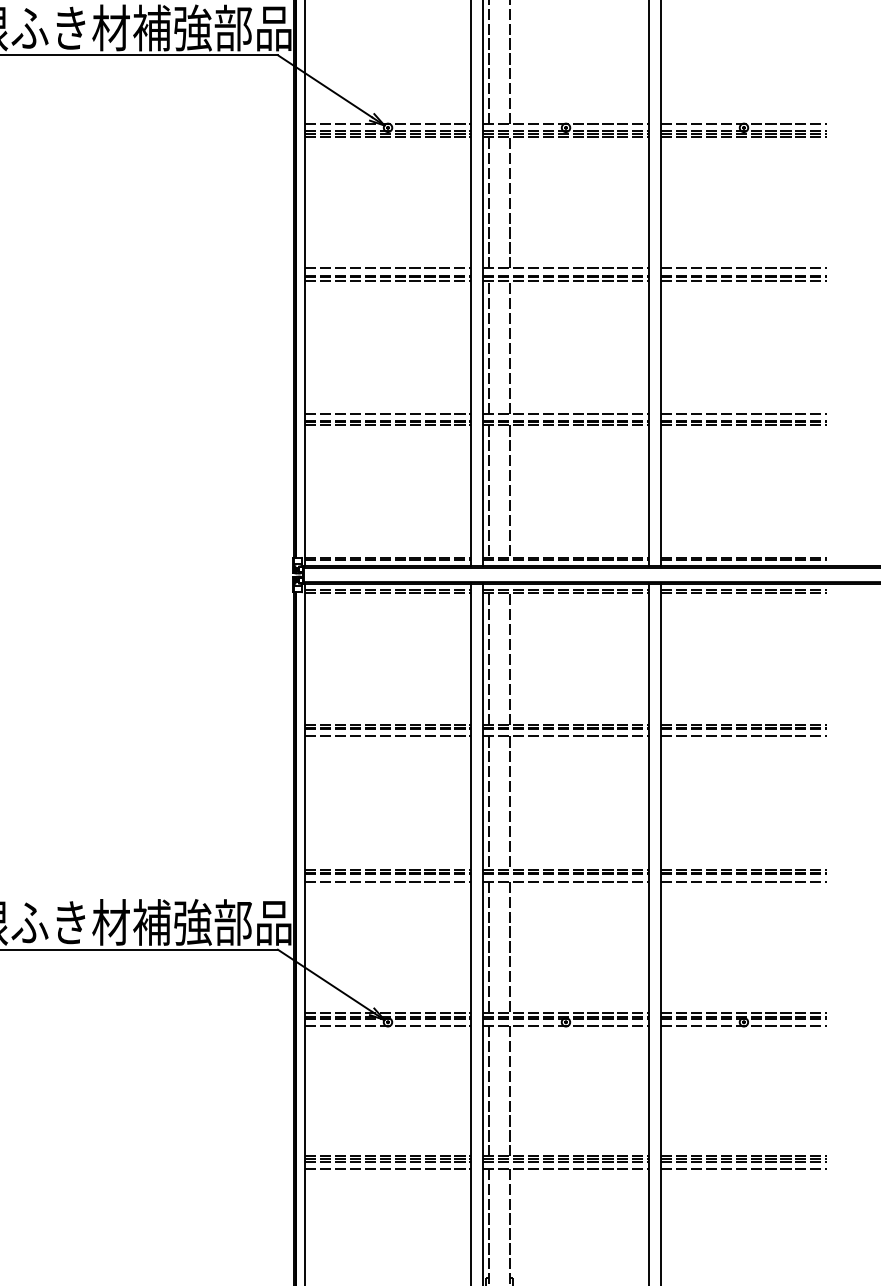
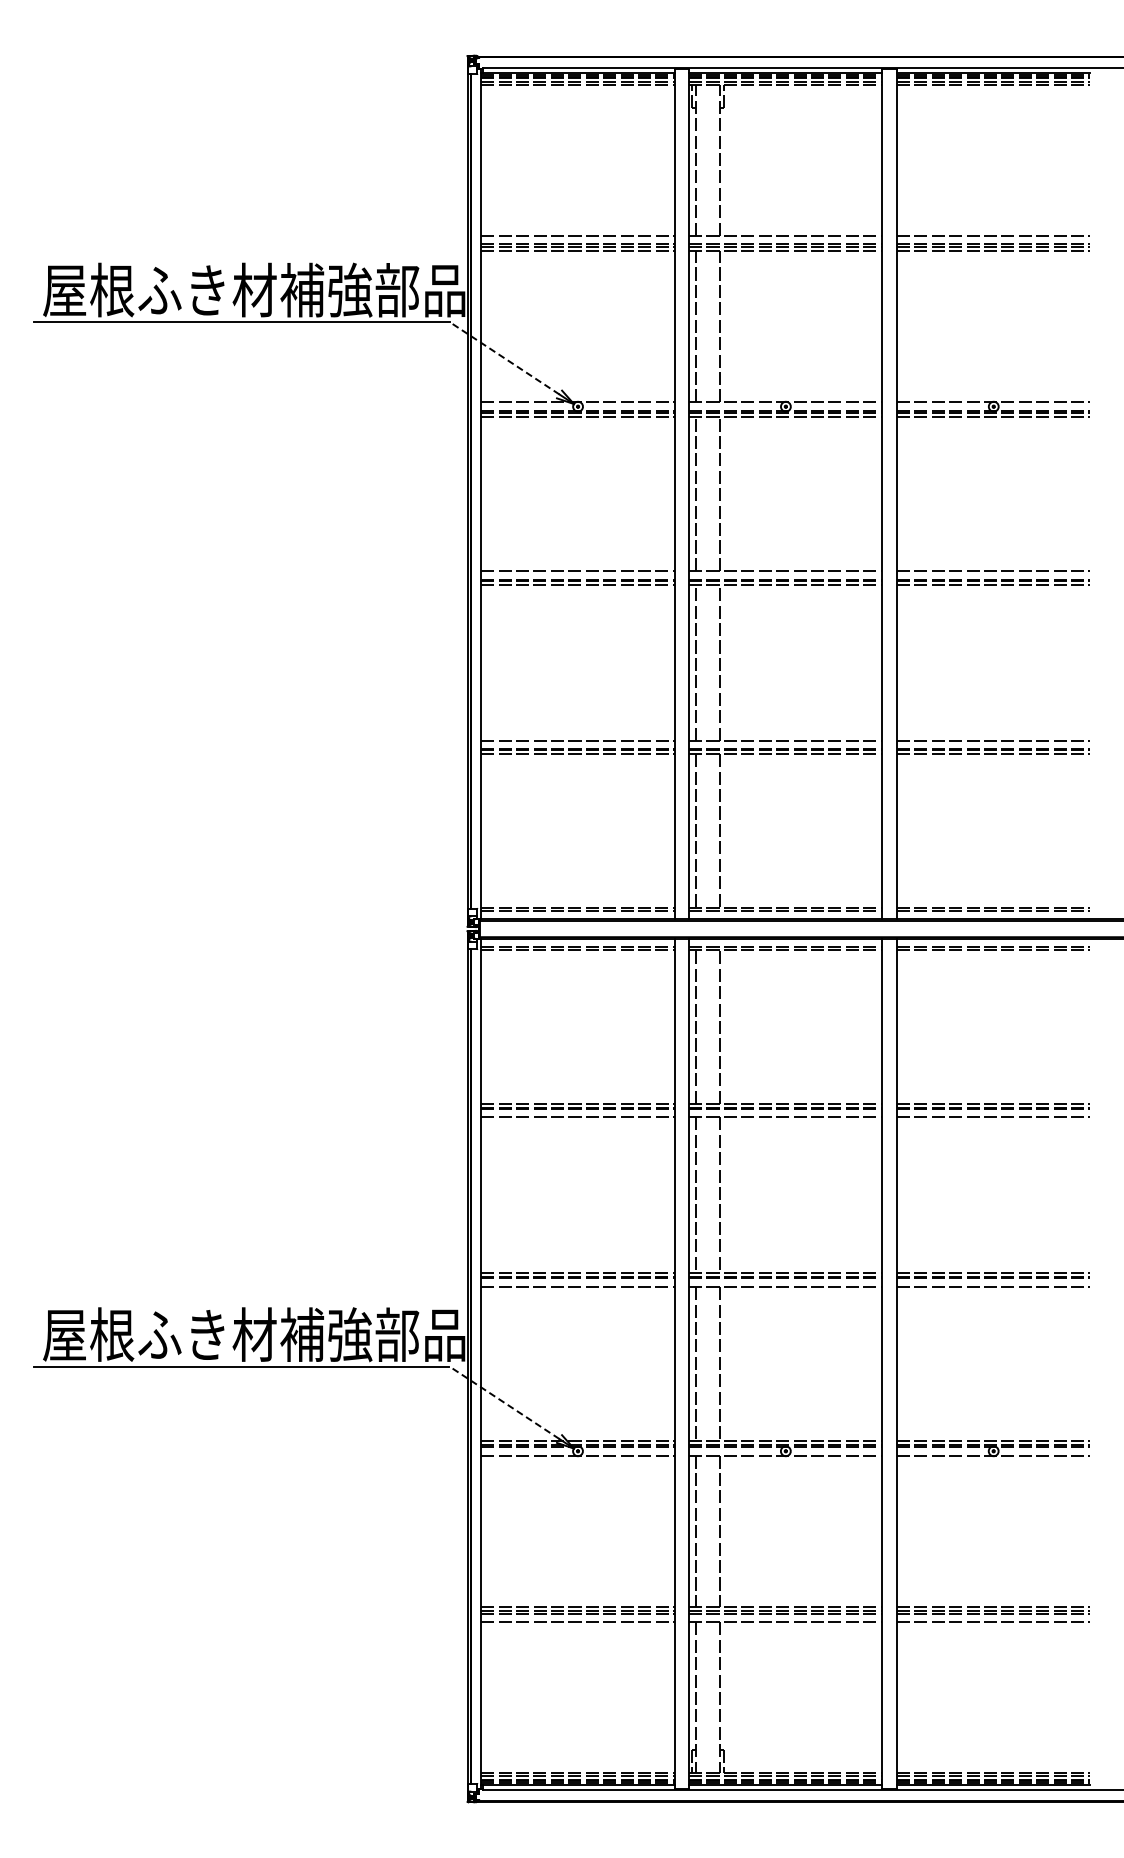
line: (325, 86) -> (504, 358), solid -> dashed
line: (325, 980) -> (504, 1402), solid -> dashed

